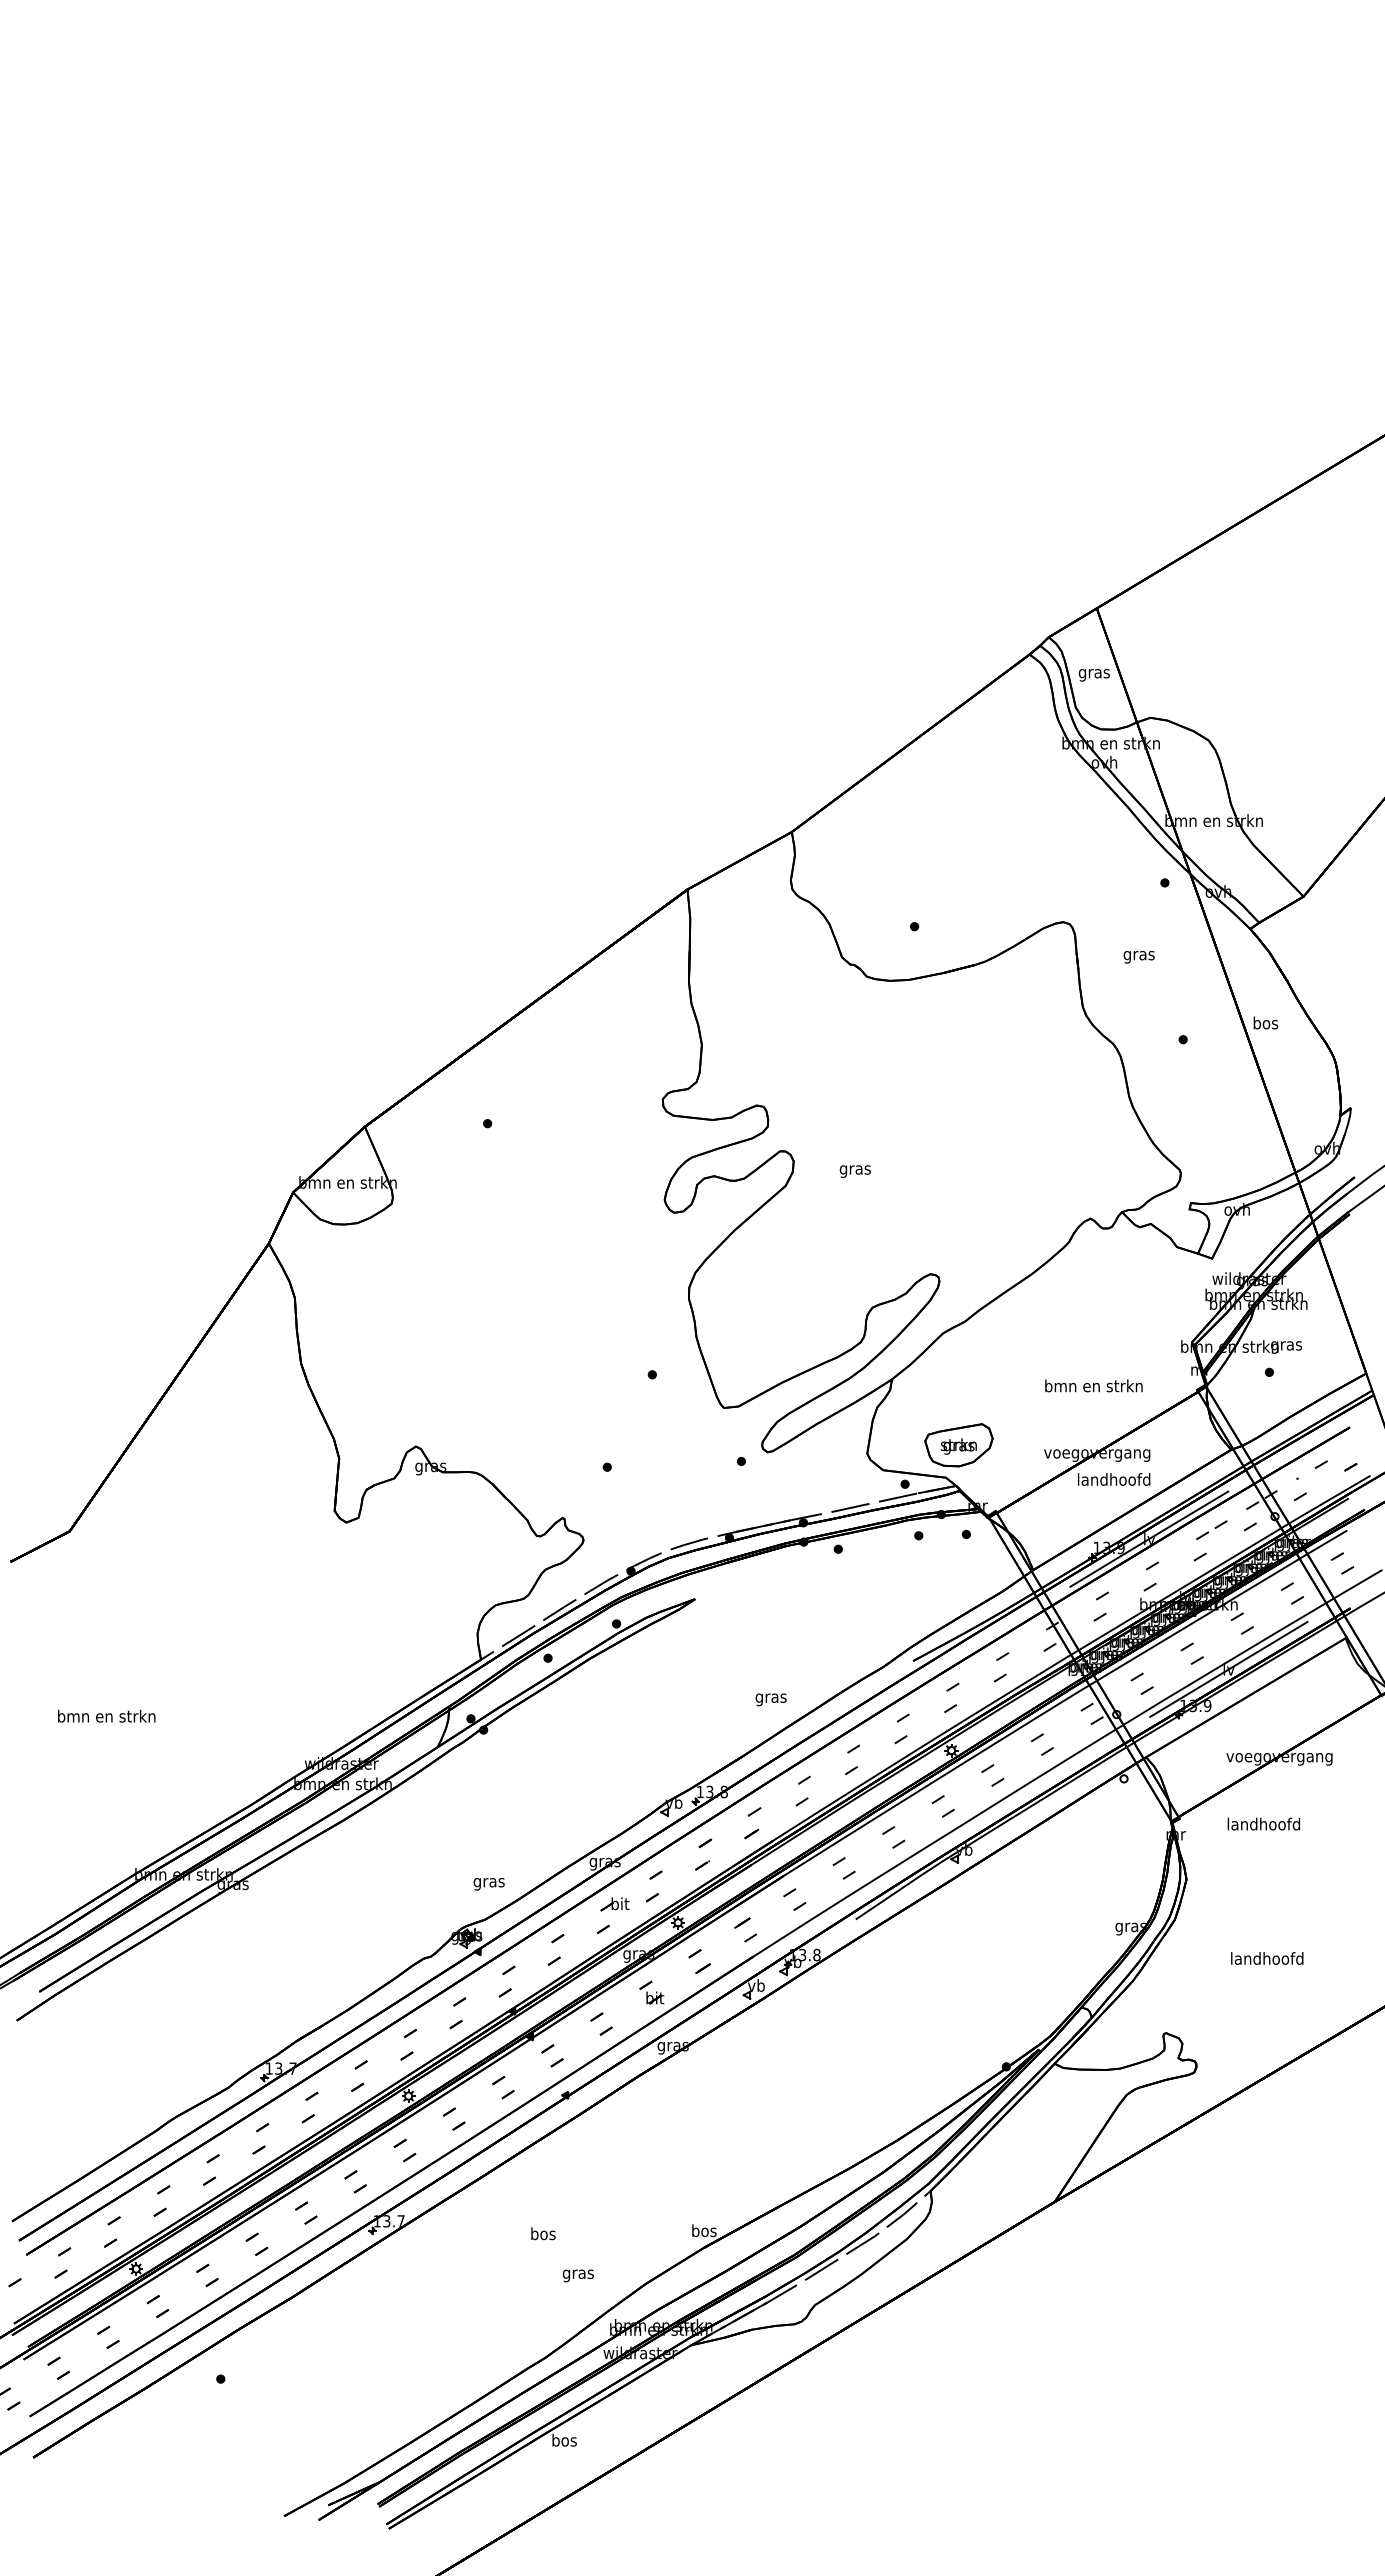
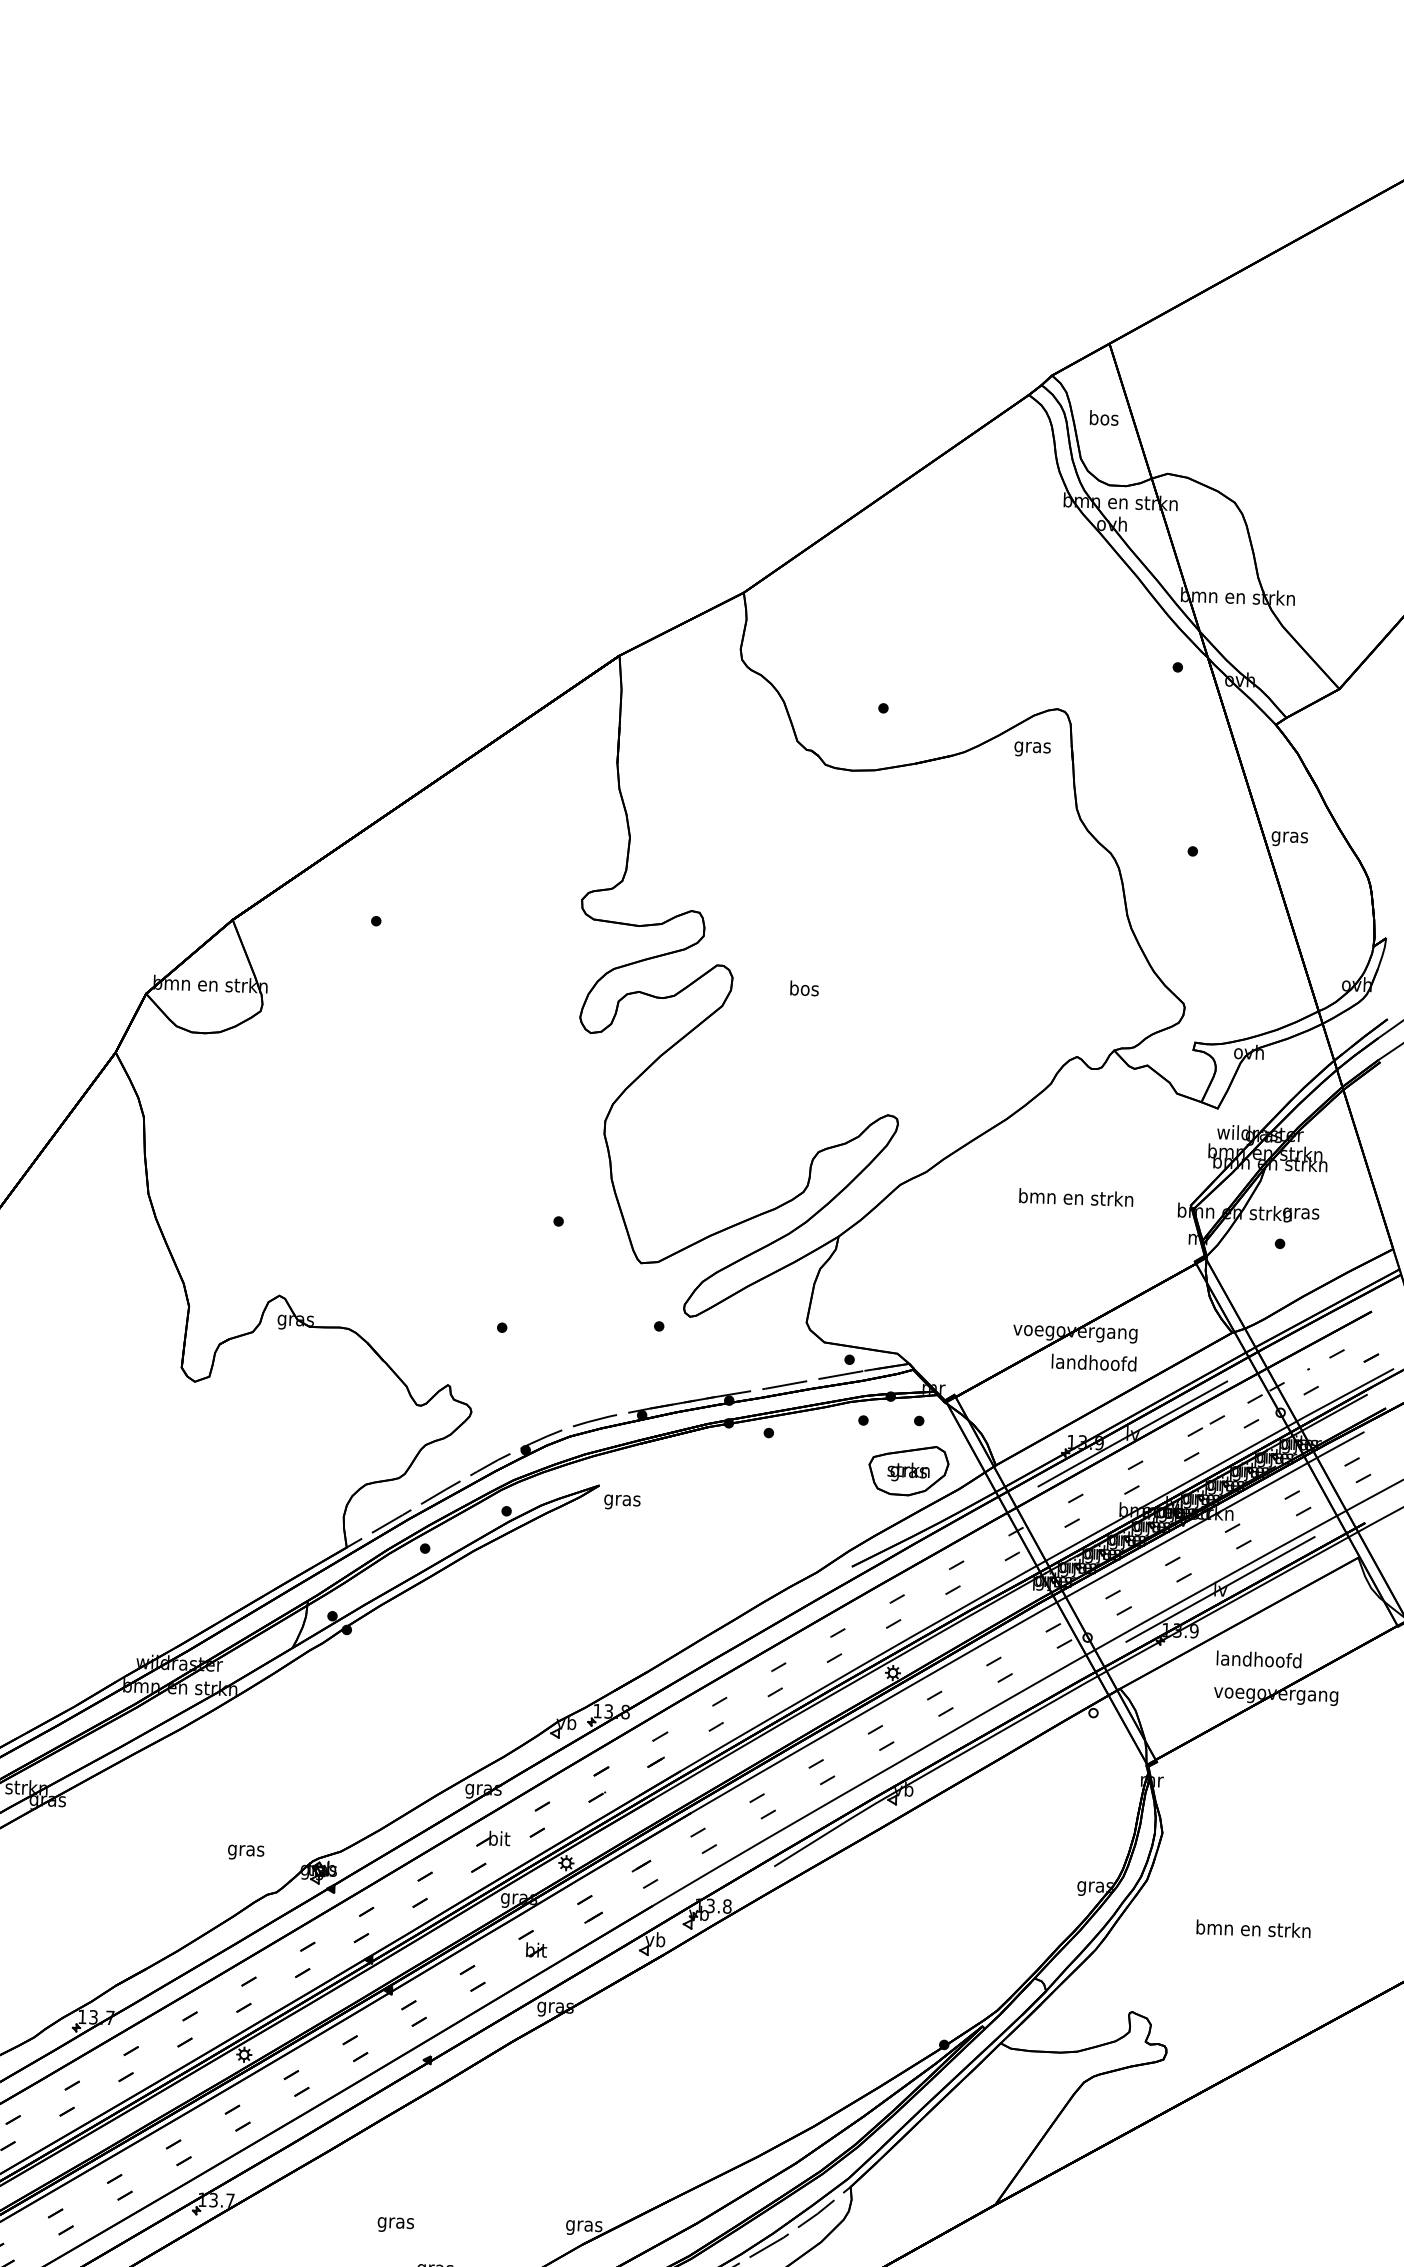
text: (1093, 673) -> (1102, 419), gras -> bos
text: (1138, 957) -> (1031, 749), moved
text: (1265, 1024) -> (1289, 837), bos -> gras
text: (854, 1169) -> (803, 989), gras -> bos
text: (1093, 1385) -> (1075, 1197), moved
part: (958, 1445) -> (908, 1470), moved
text: (770, 1699) -> (621, 1501), moved
text: (1263, 1823) -> (1258, 1658), moved
text: (488, 1884) -> (245, 1852), moved
text: (1266, 1958) -> (1252, 1928), landhoofd -> bmn en strkn
text: (703, 2232) -> (583, 2226), bos -> gras
text: (542, 2235) -> (395, 2223), bos -> gras

